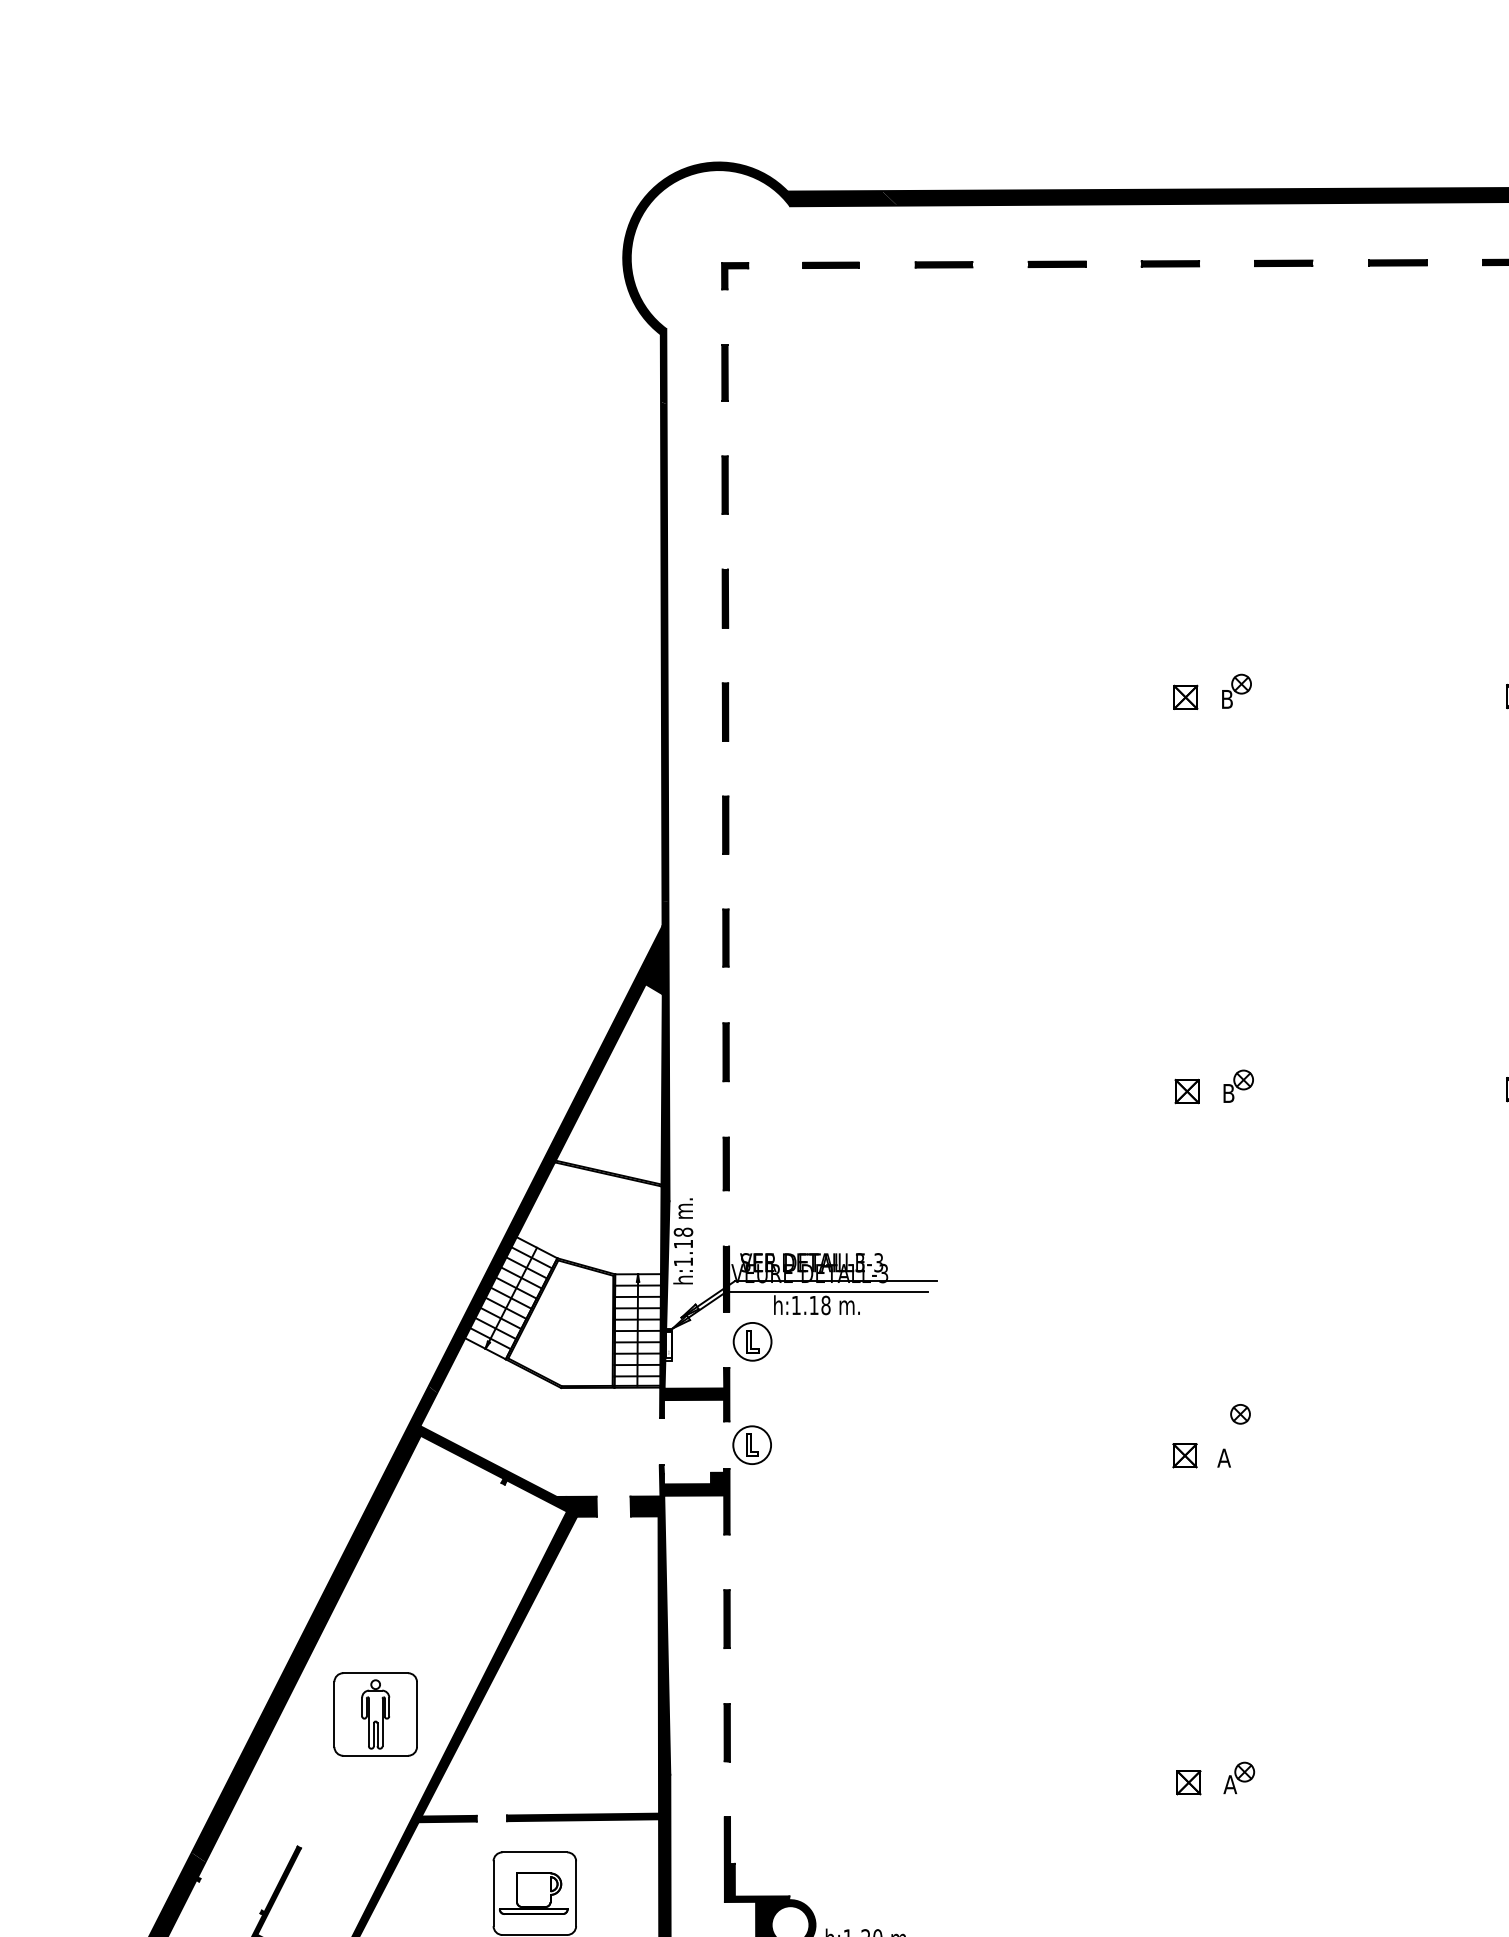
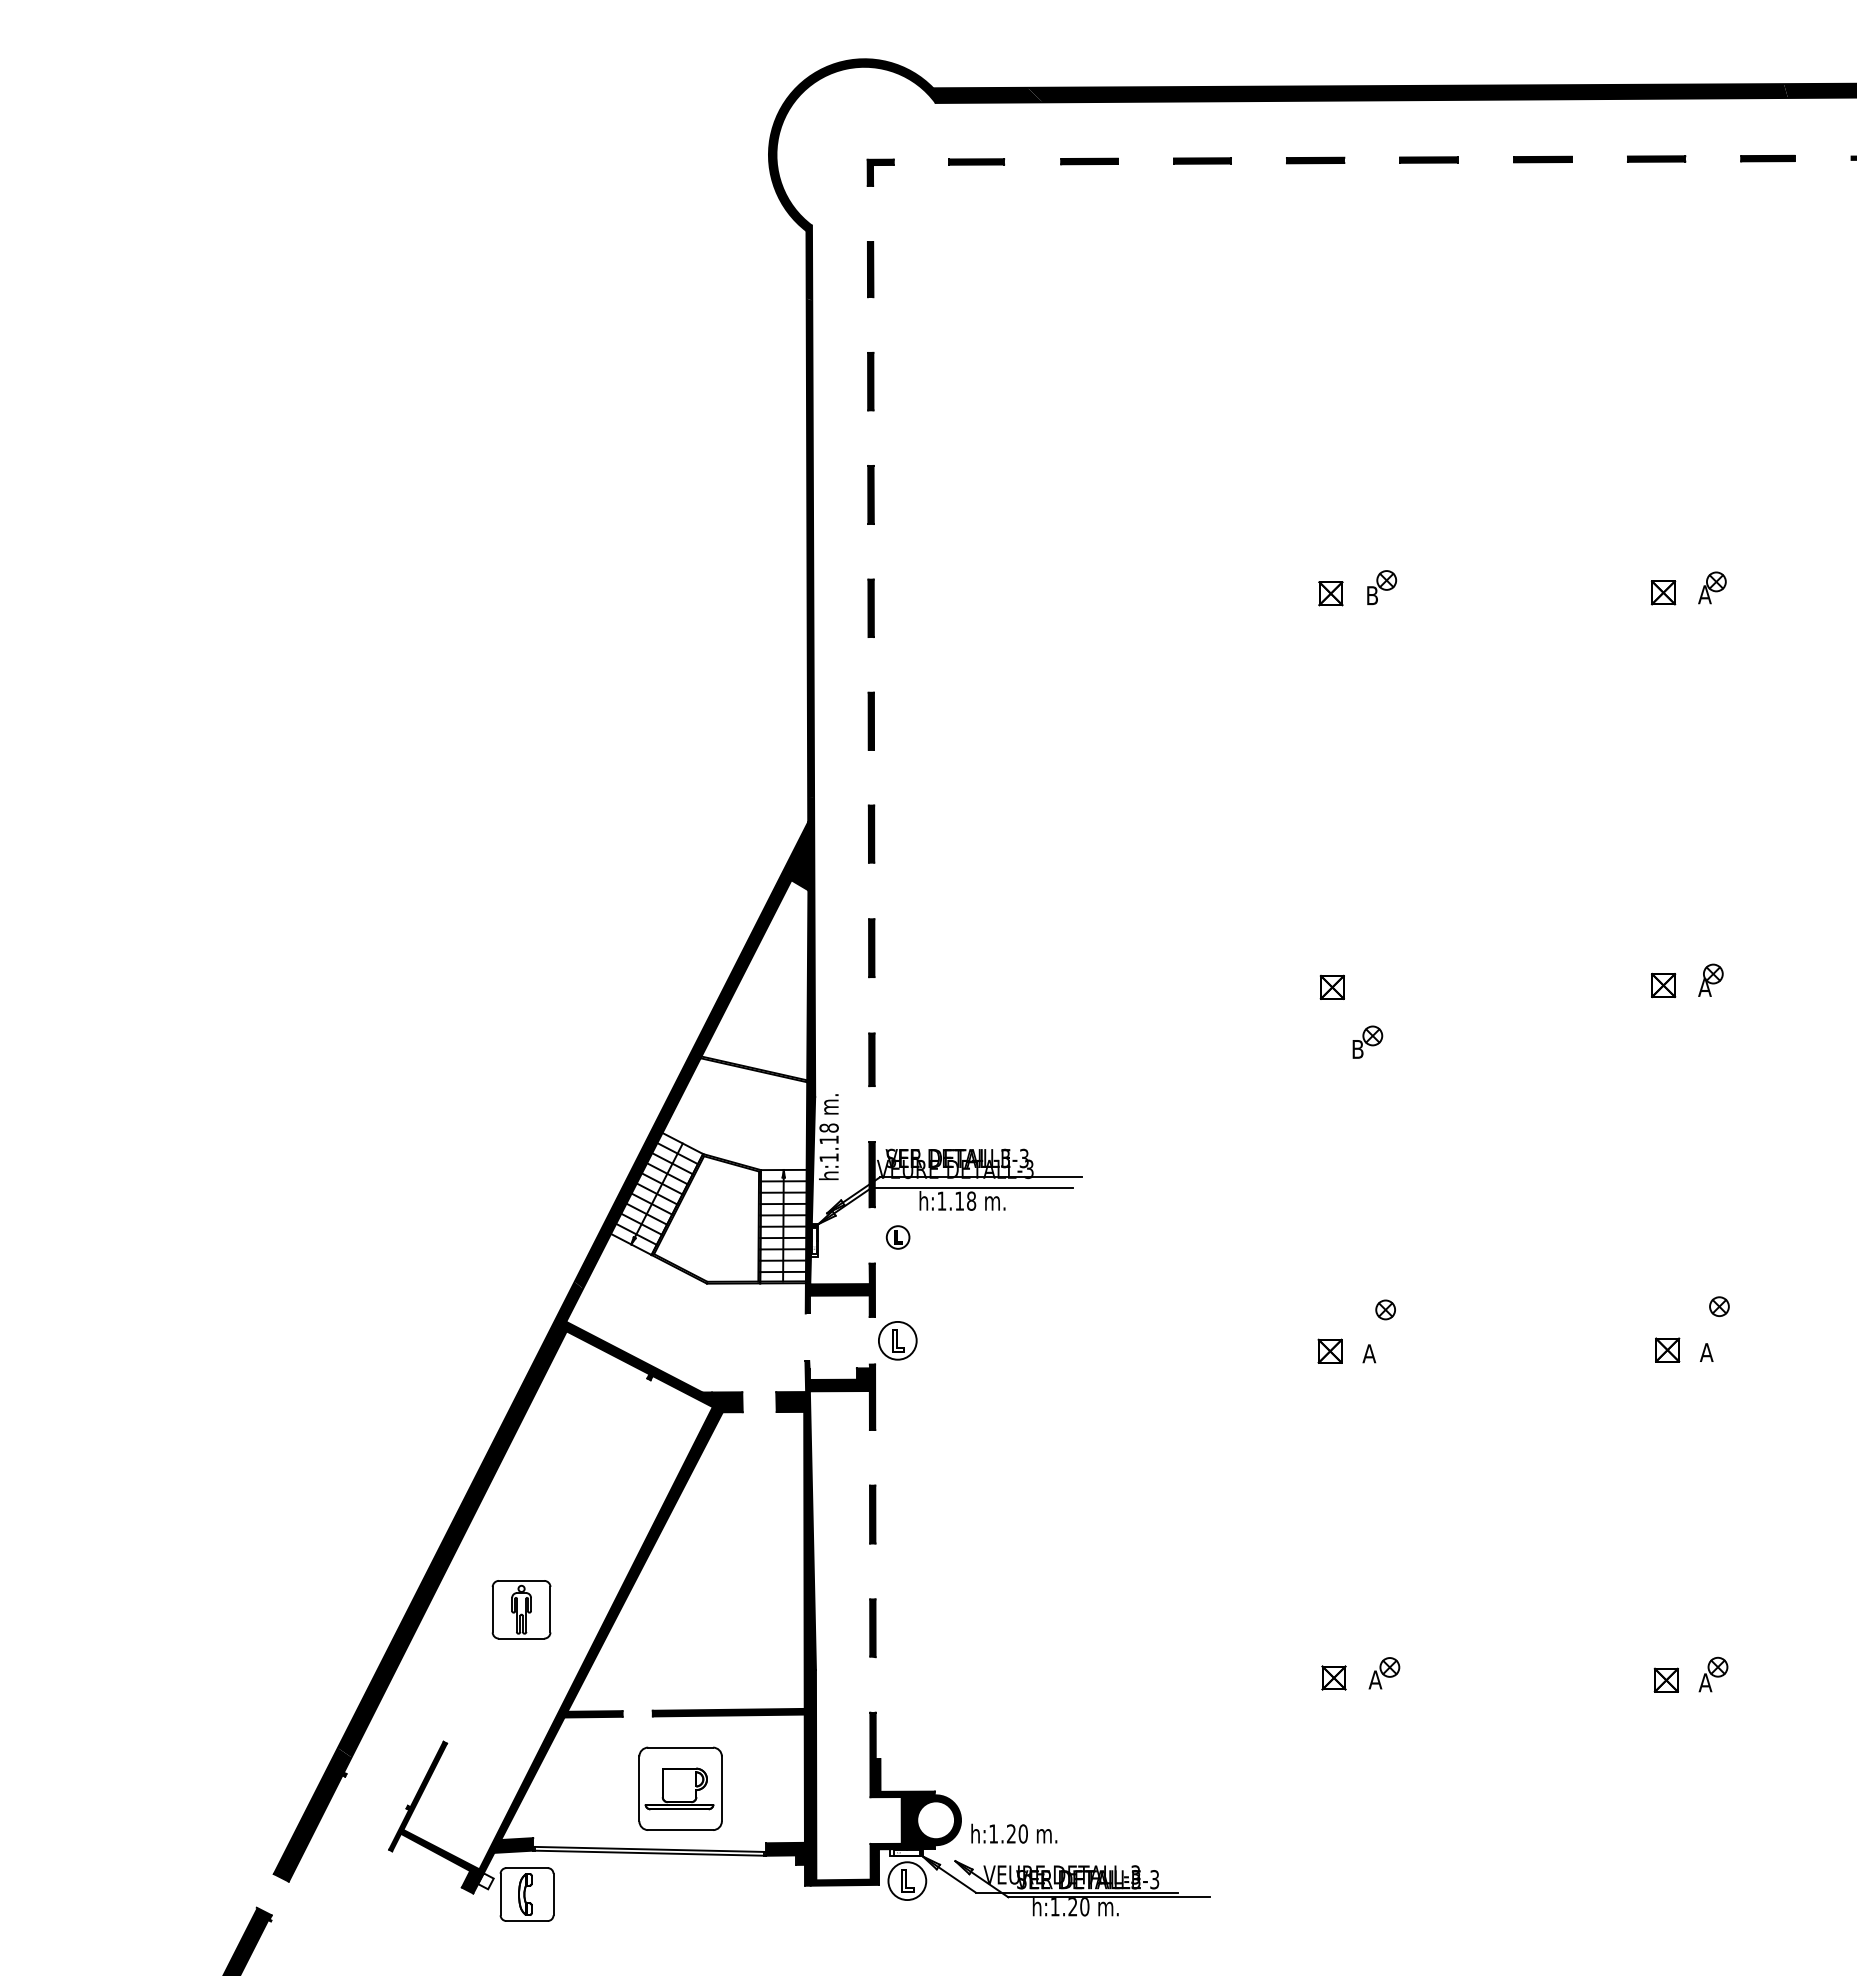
part: (1238, 1085) -> (1367, 1041), moved
part: (751, 1341) -> (897, 1237), size x0.6
part: (375, 1714) -> (521, 1609), size x0.7

